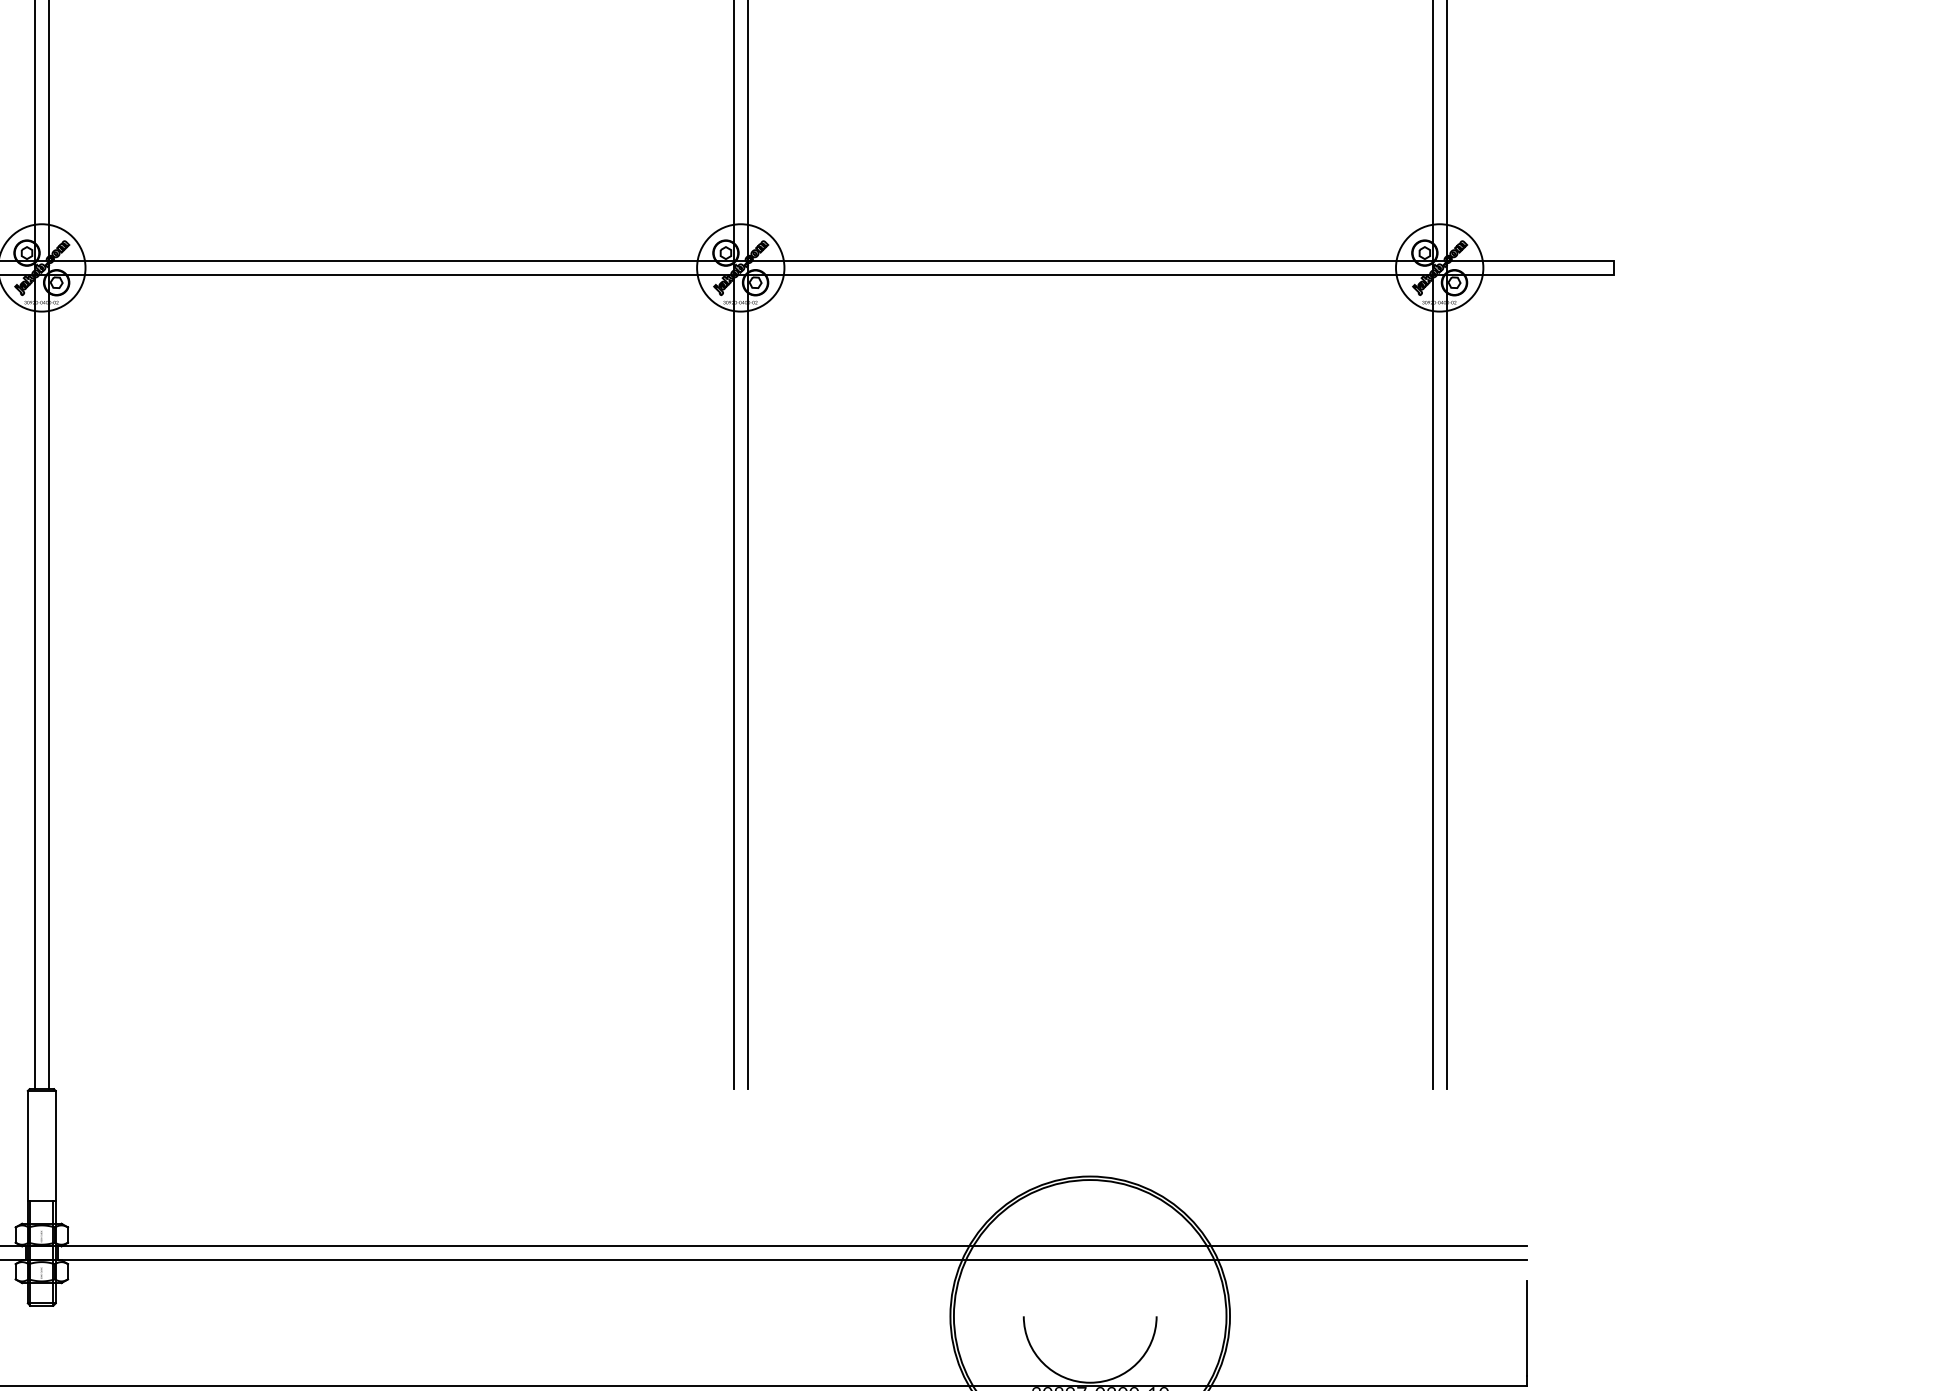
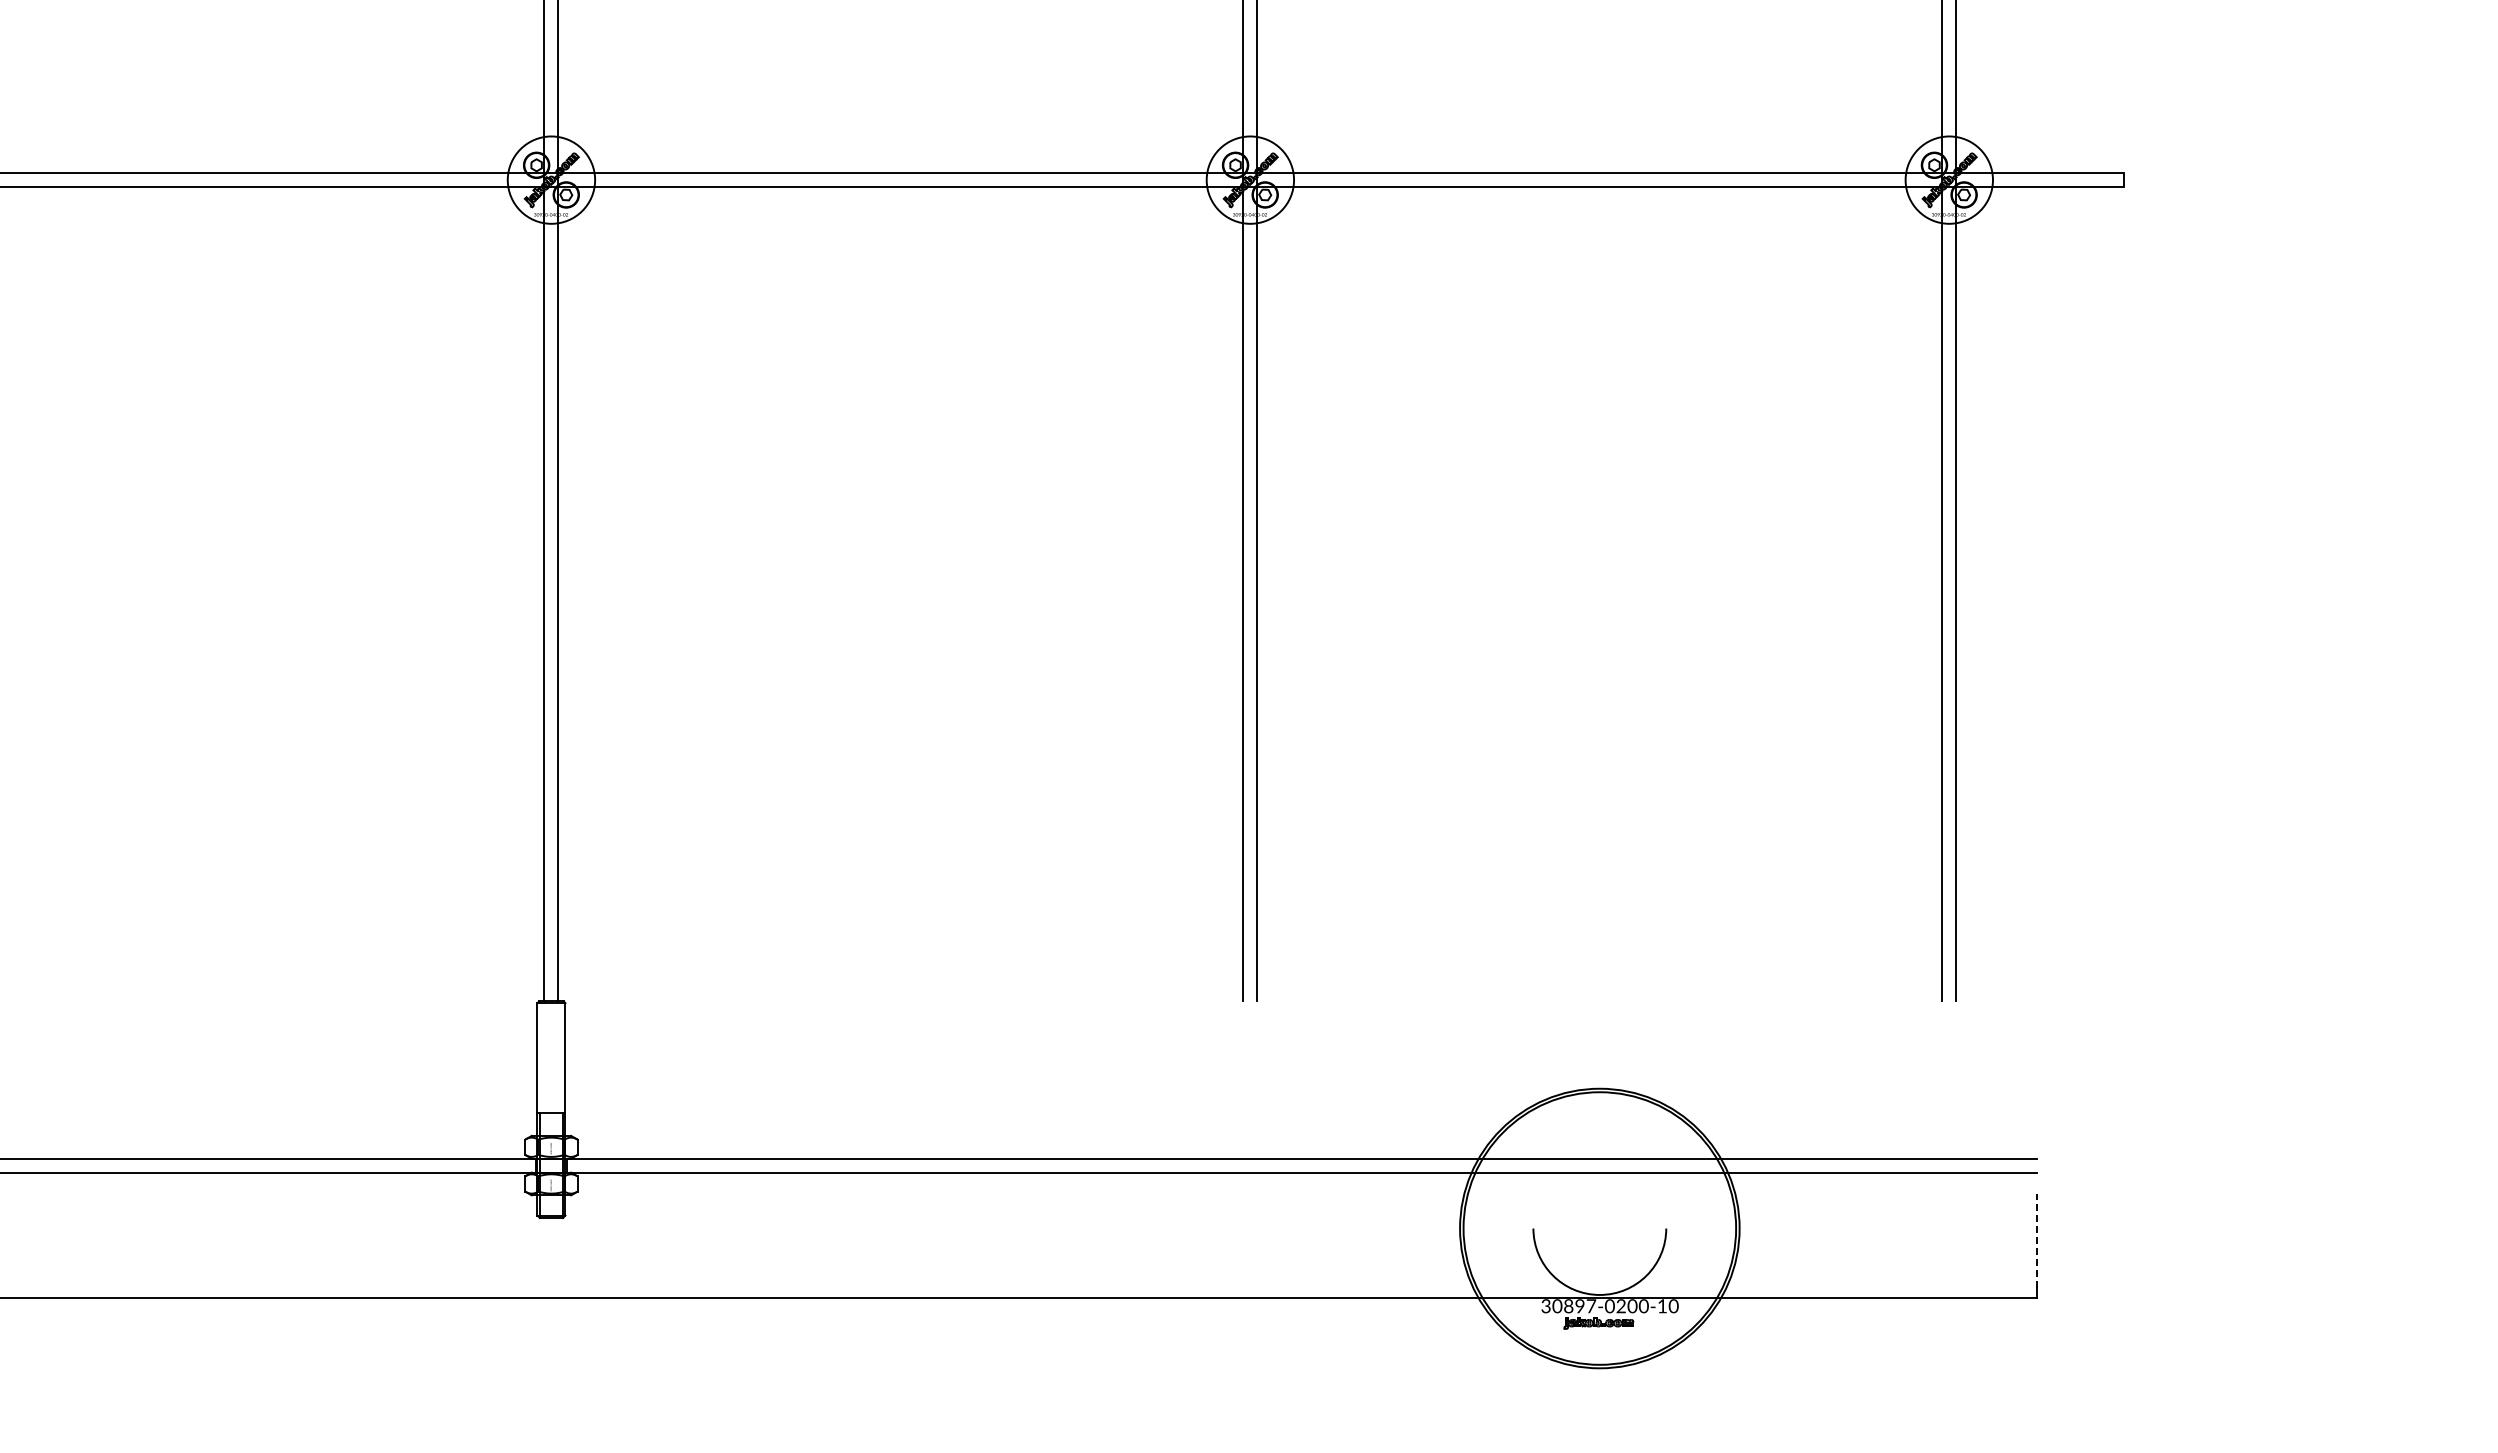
line: (1526, 1328) -> (2036, 1240), solid -> dashed

